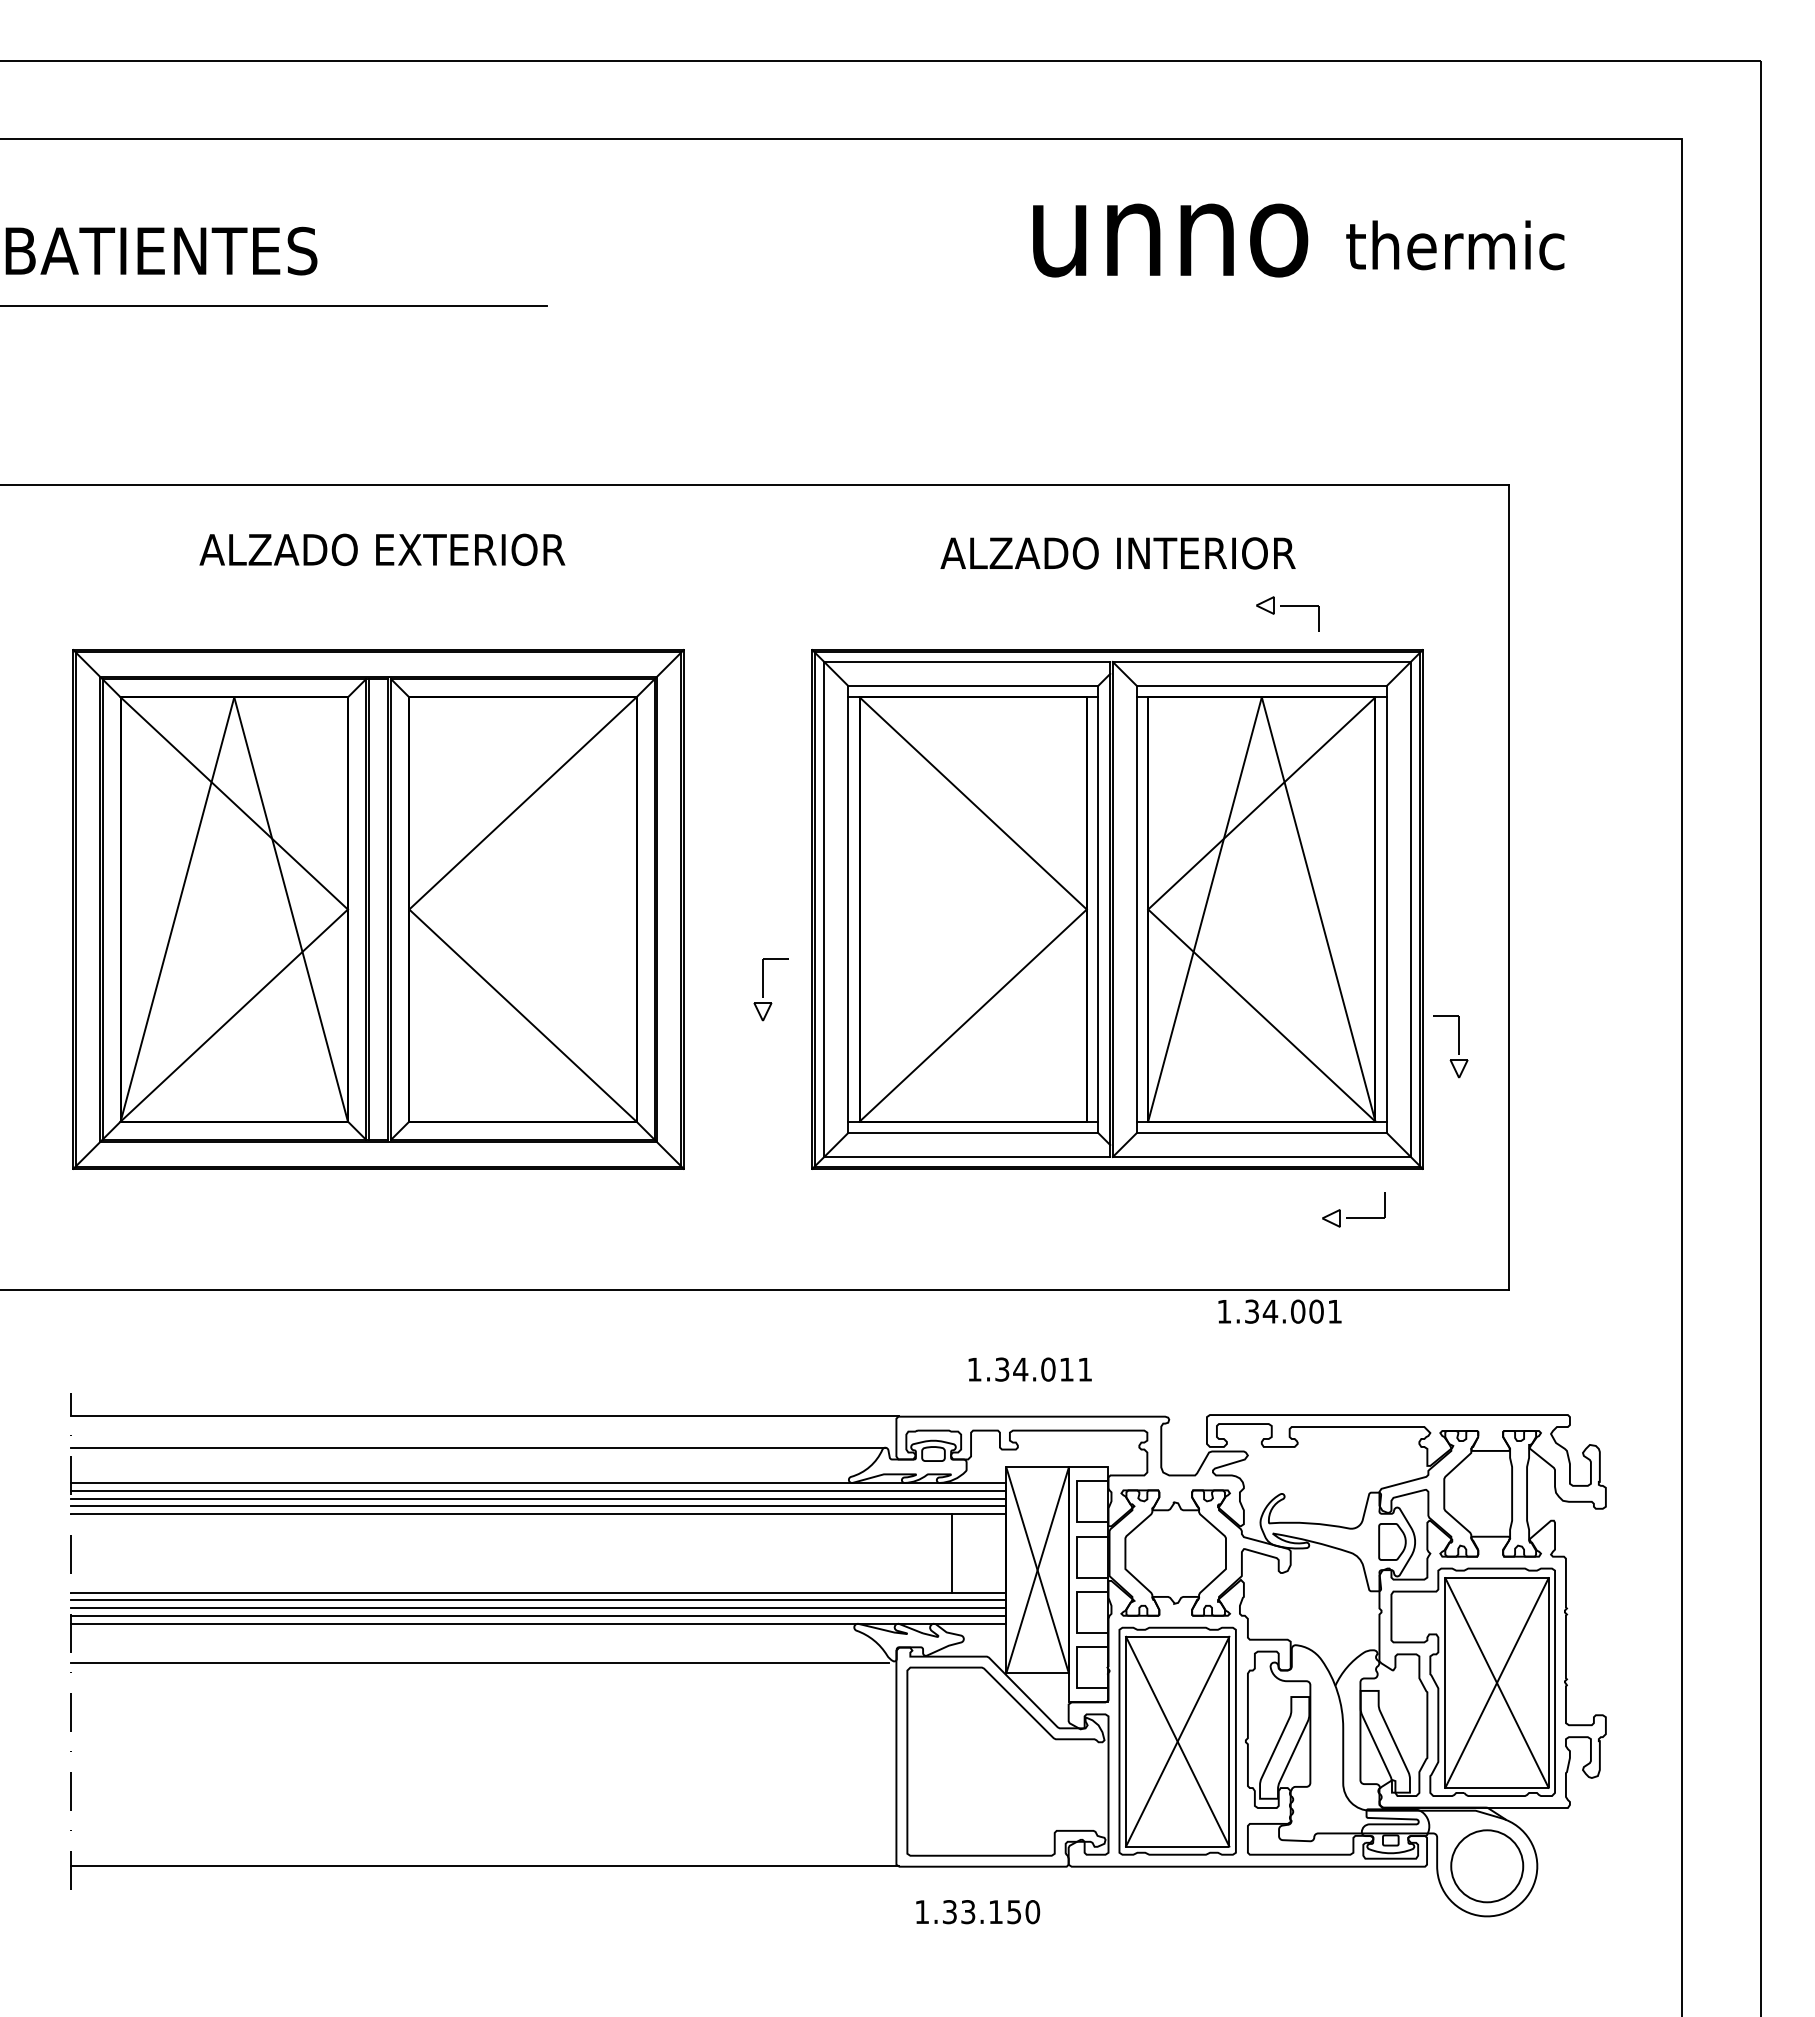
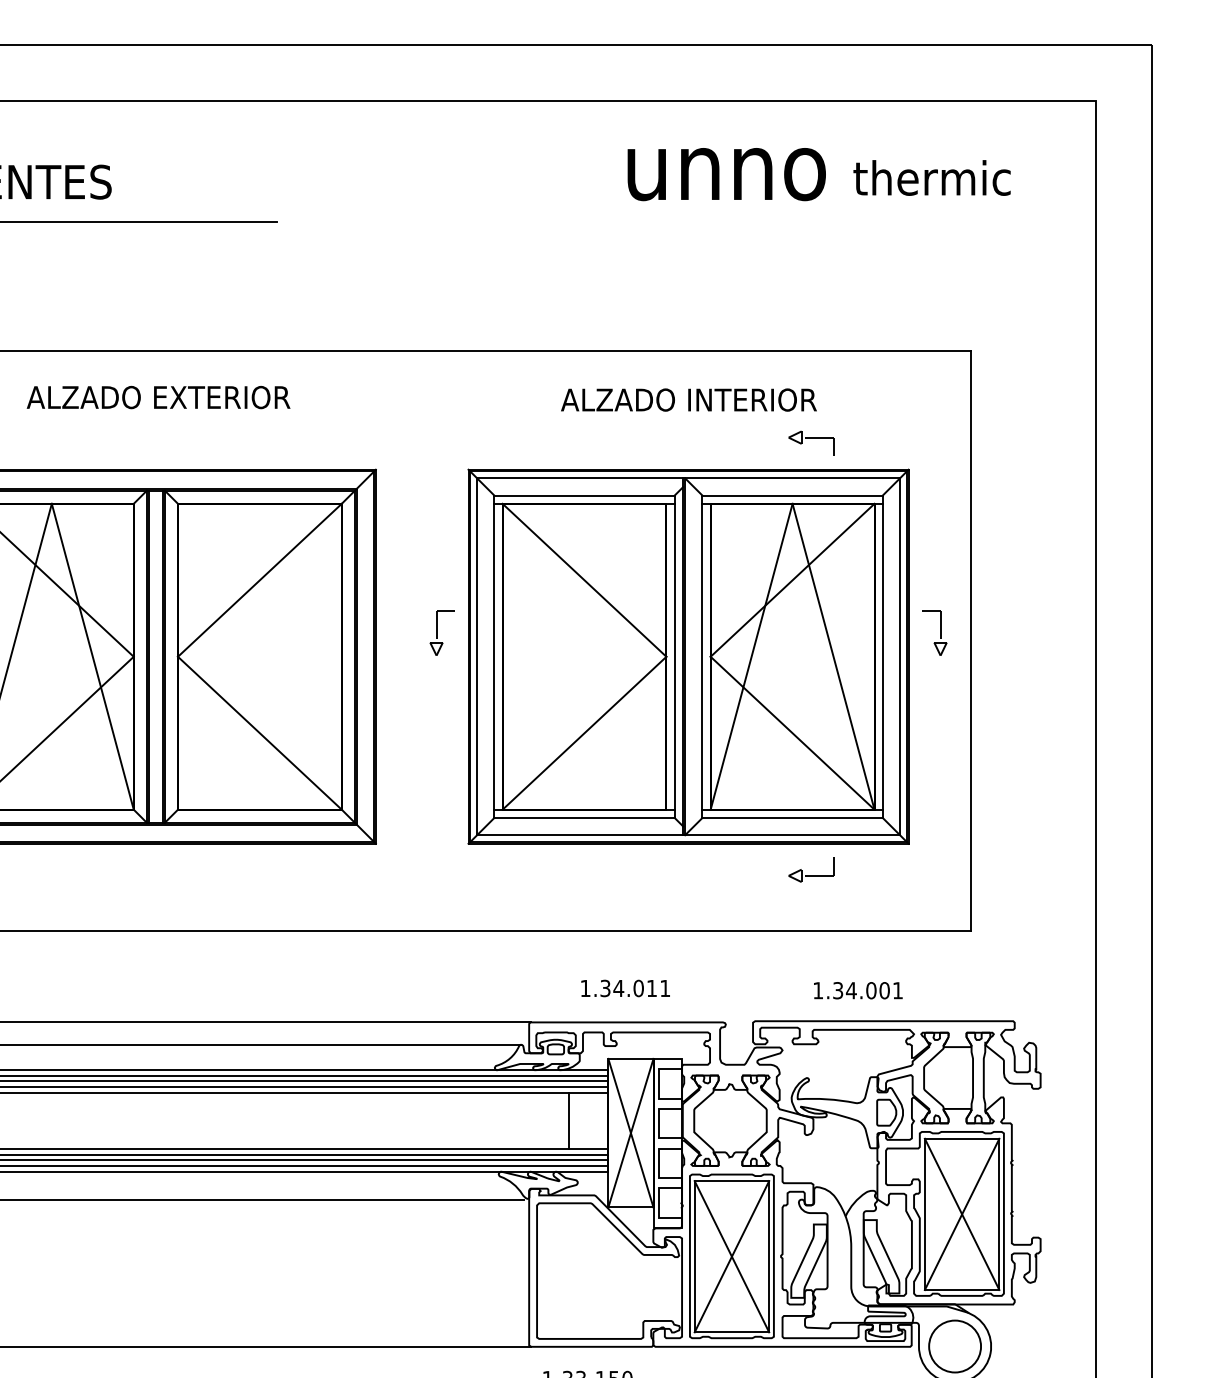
part: (763, 989) -> (436, 632), moved
part: (1458, 1046) -> (940, 632), moved
part: (1353, 1217) -> (811, 875), moved
text: (1279, 1311) -> (857, 990), moved

